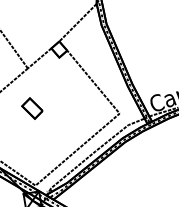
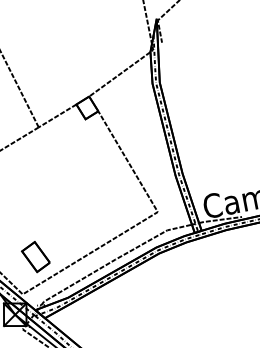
part: (32, 108) -> (35, 257), moved

